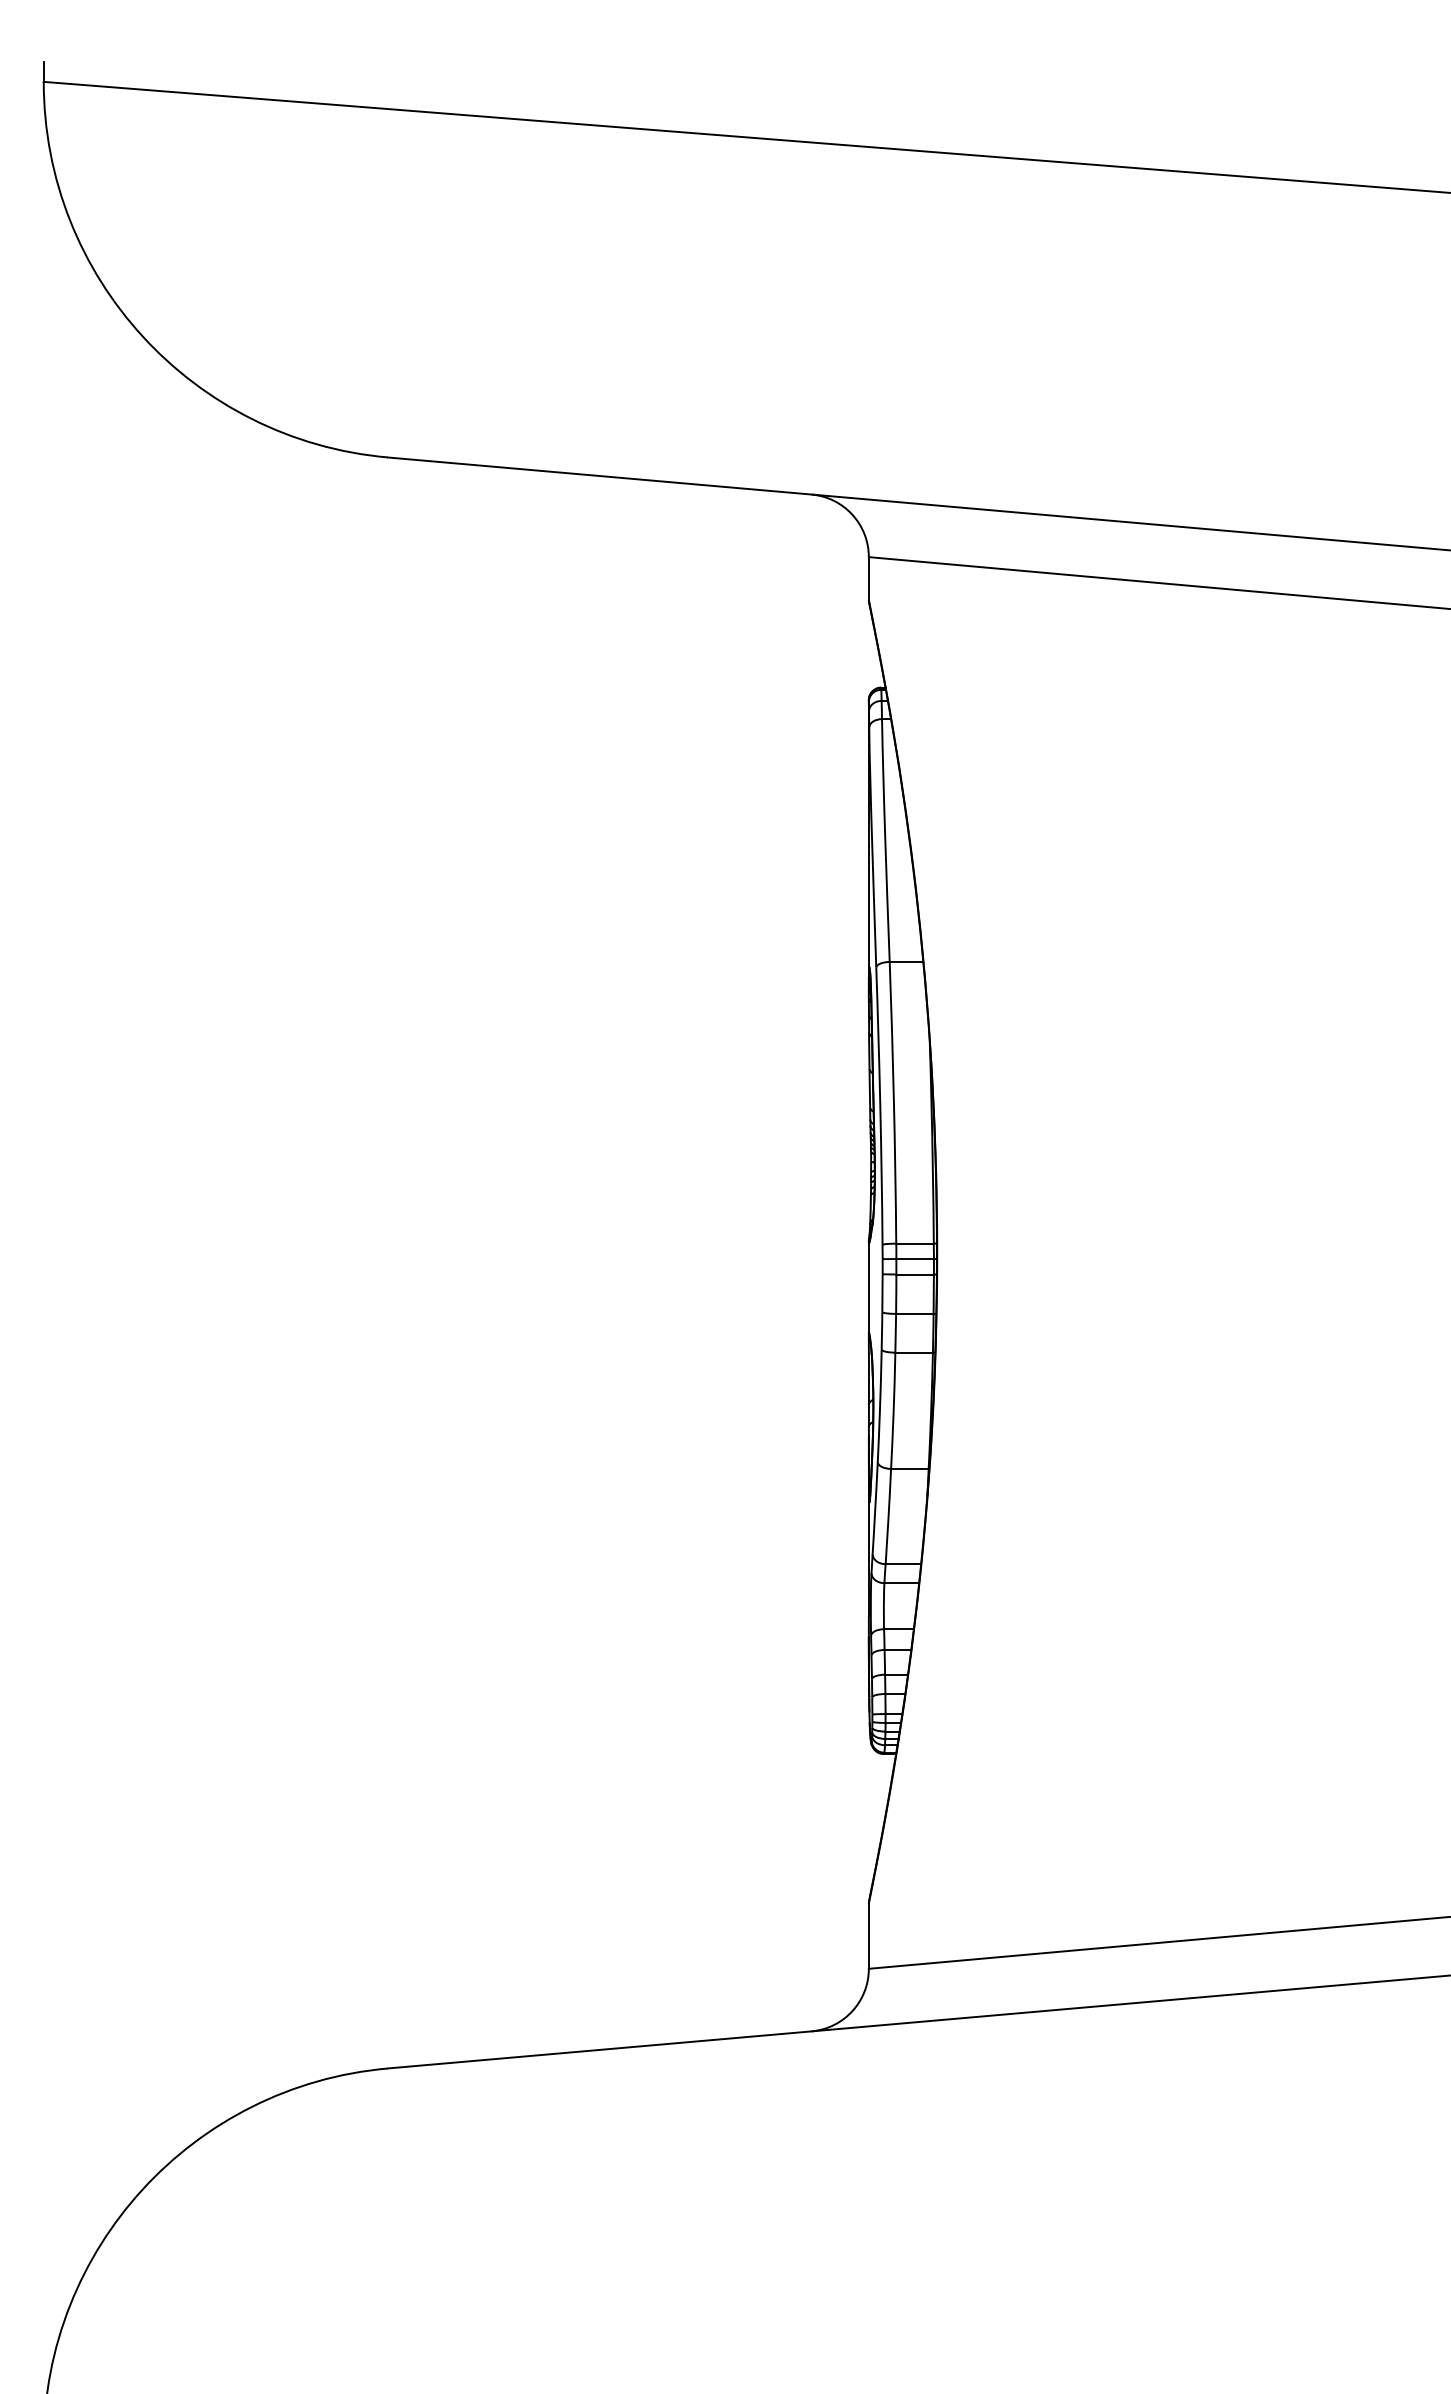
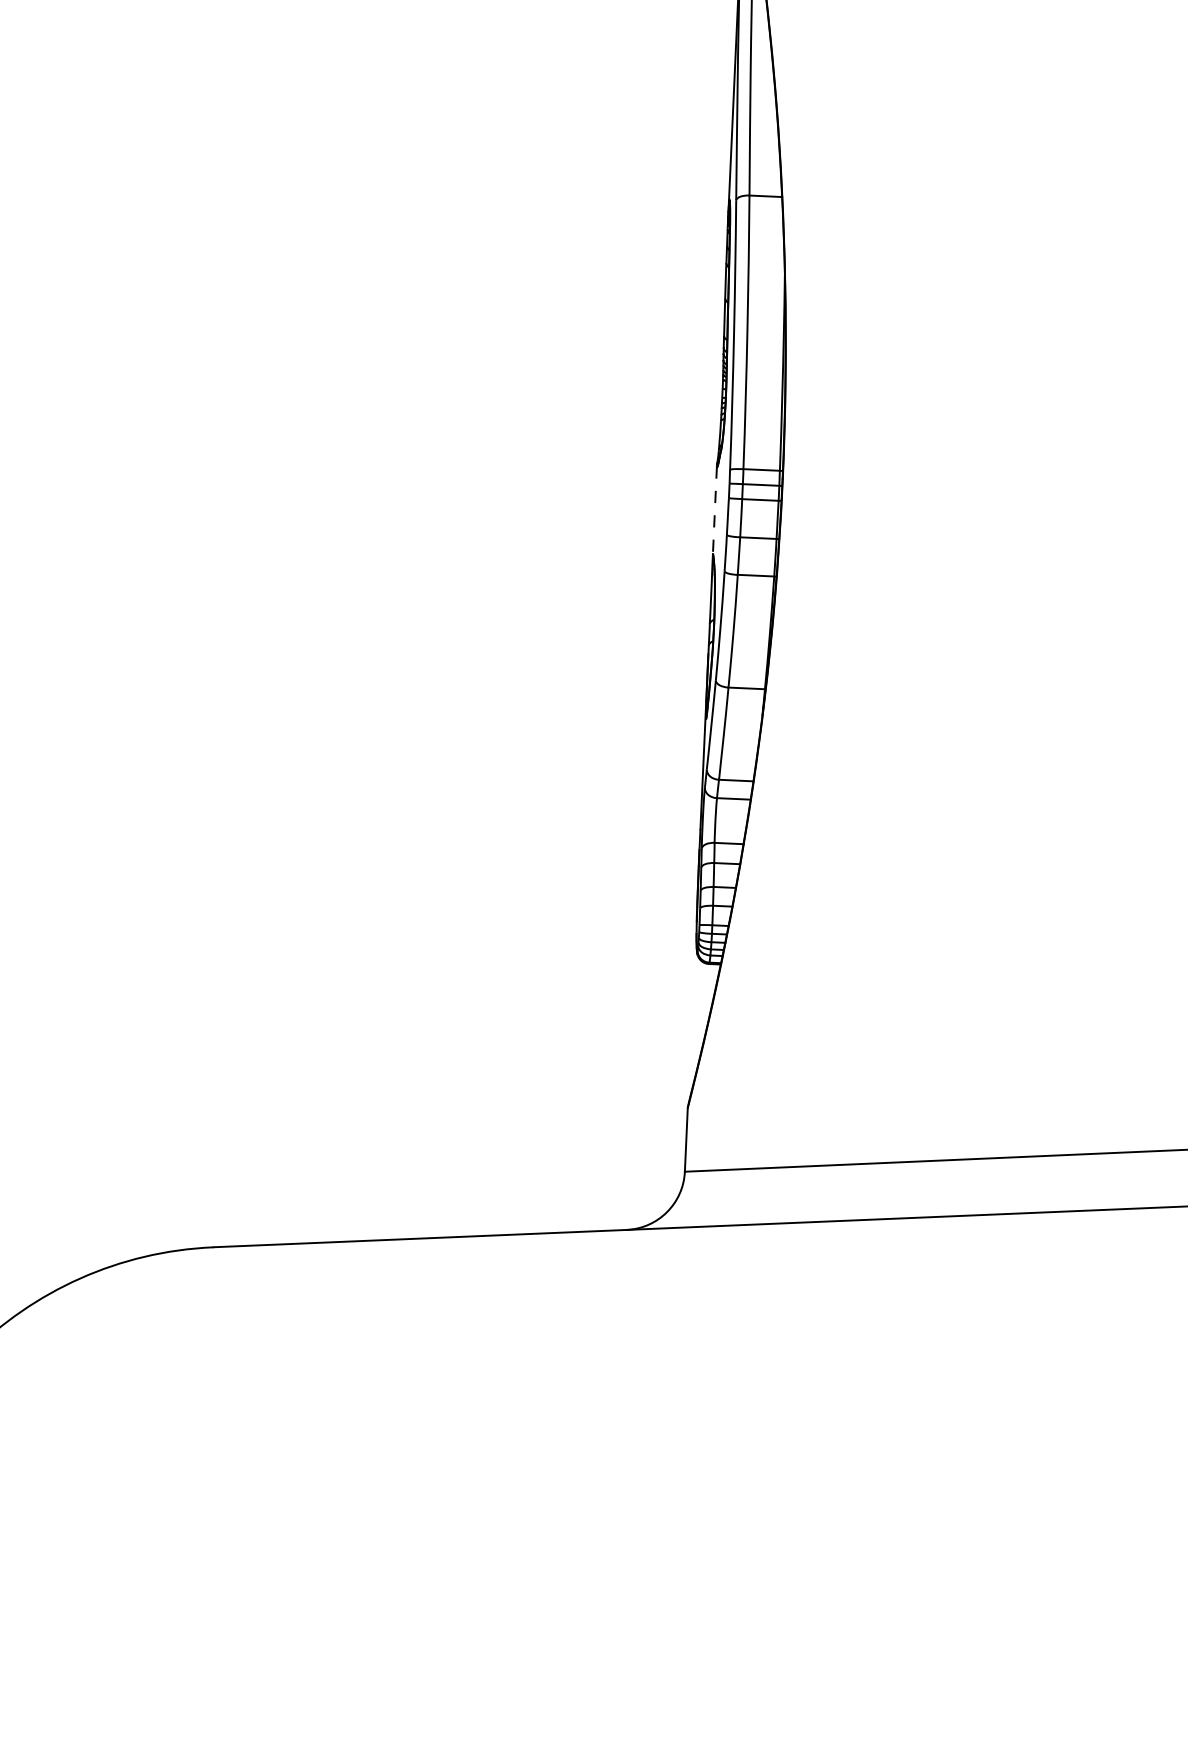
line: (868, 1289) -> (714, 512), solid -> dashed

